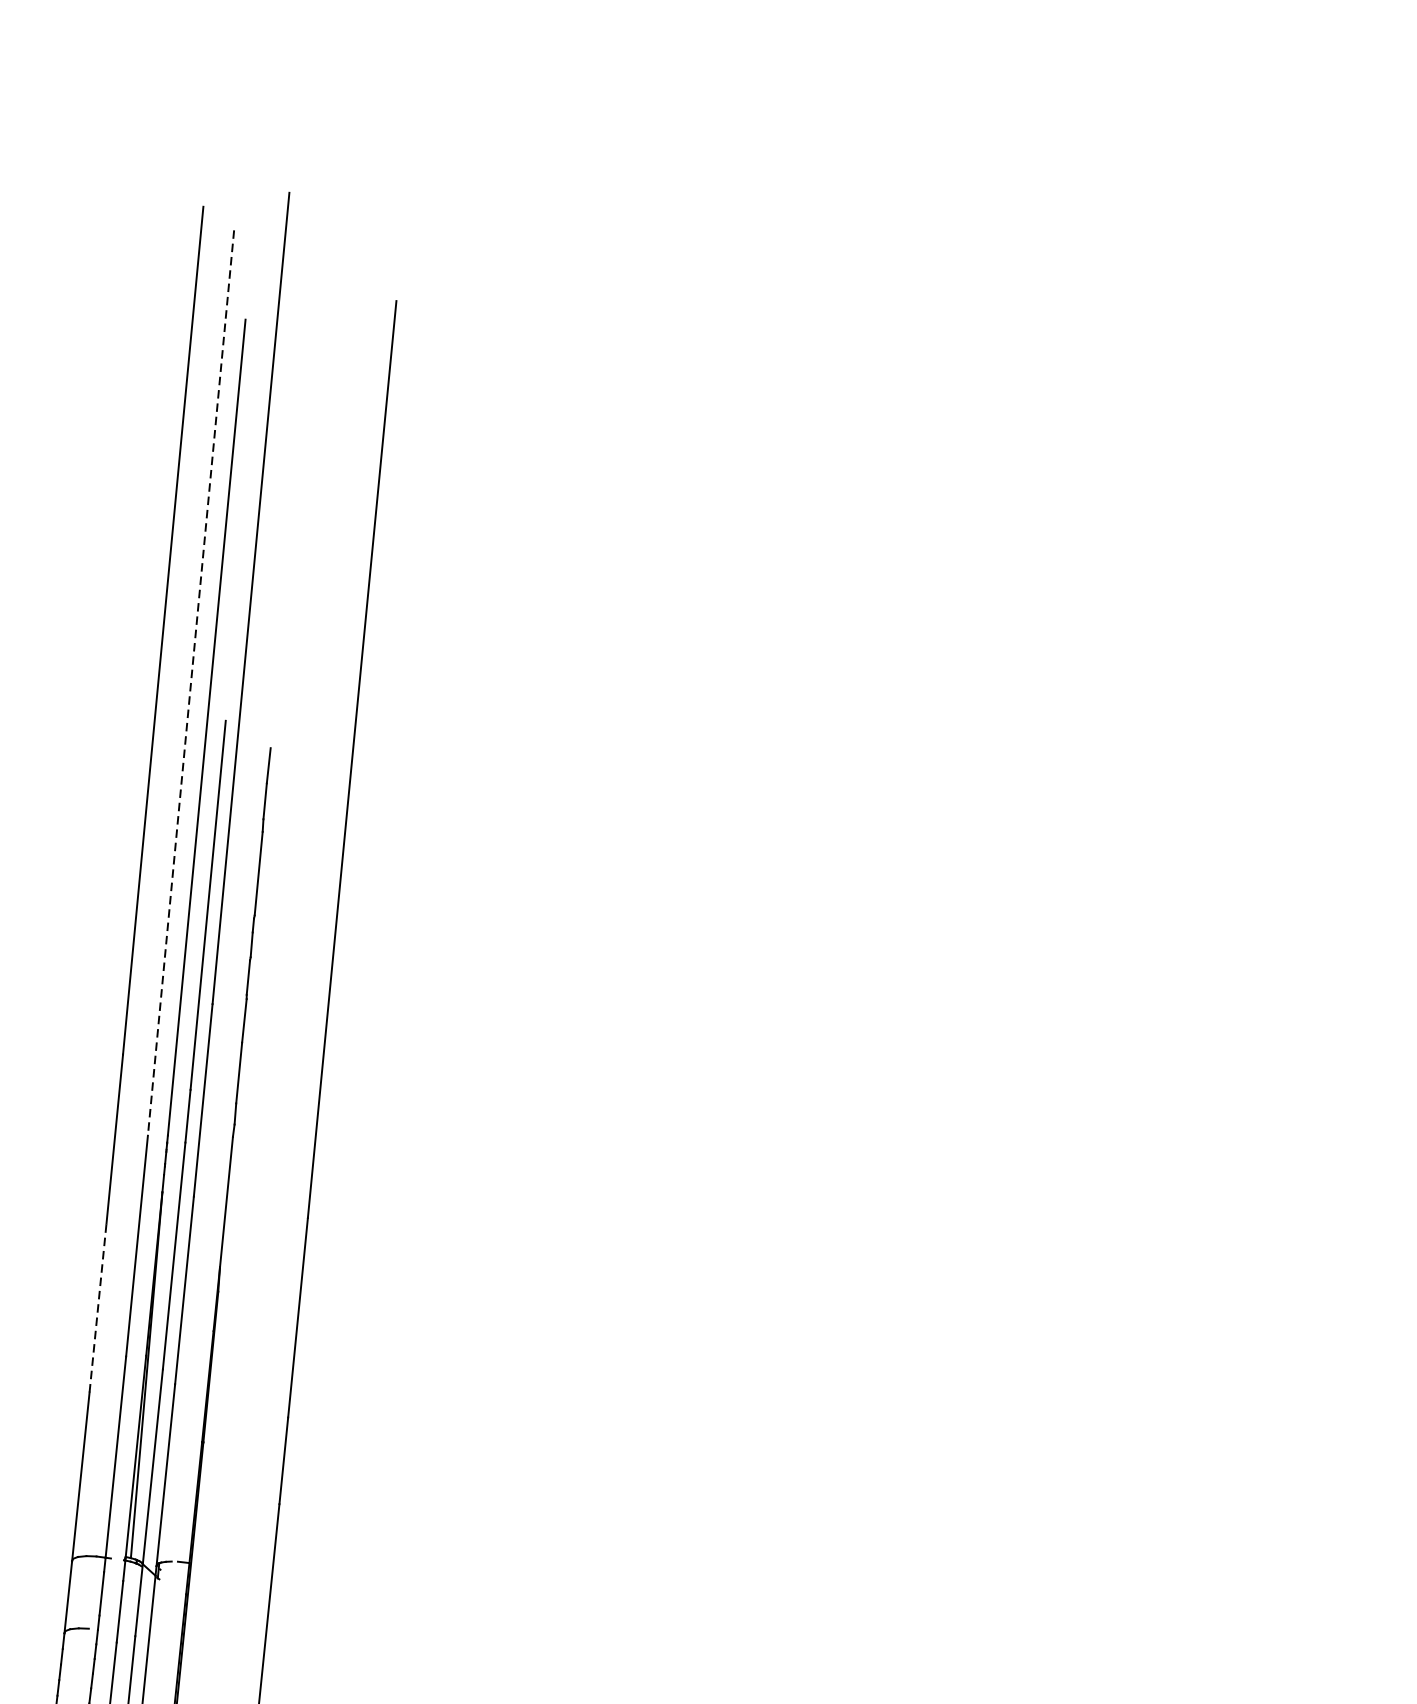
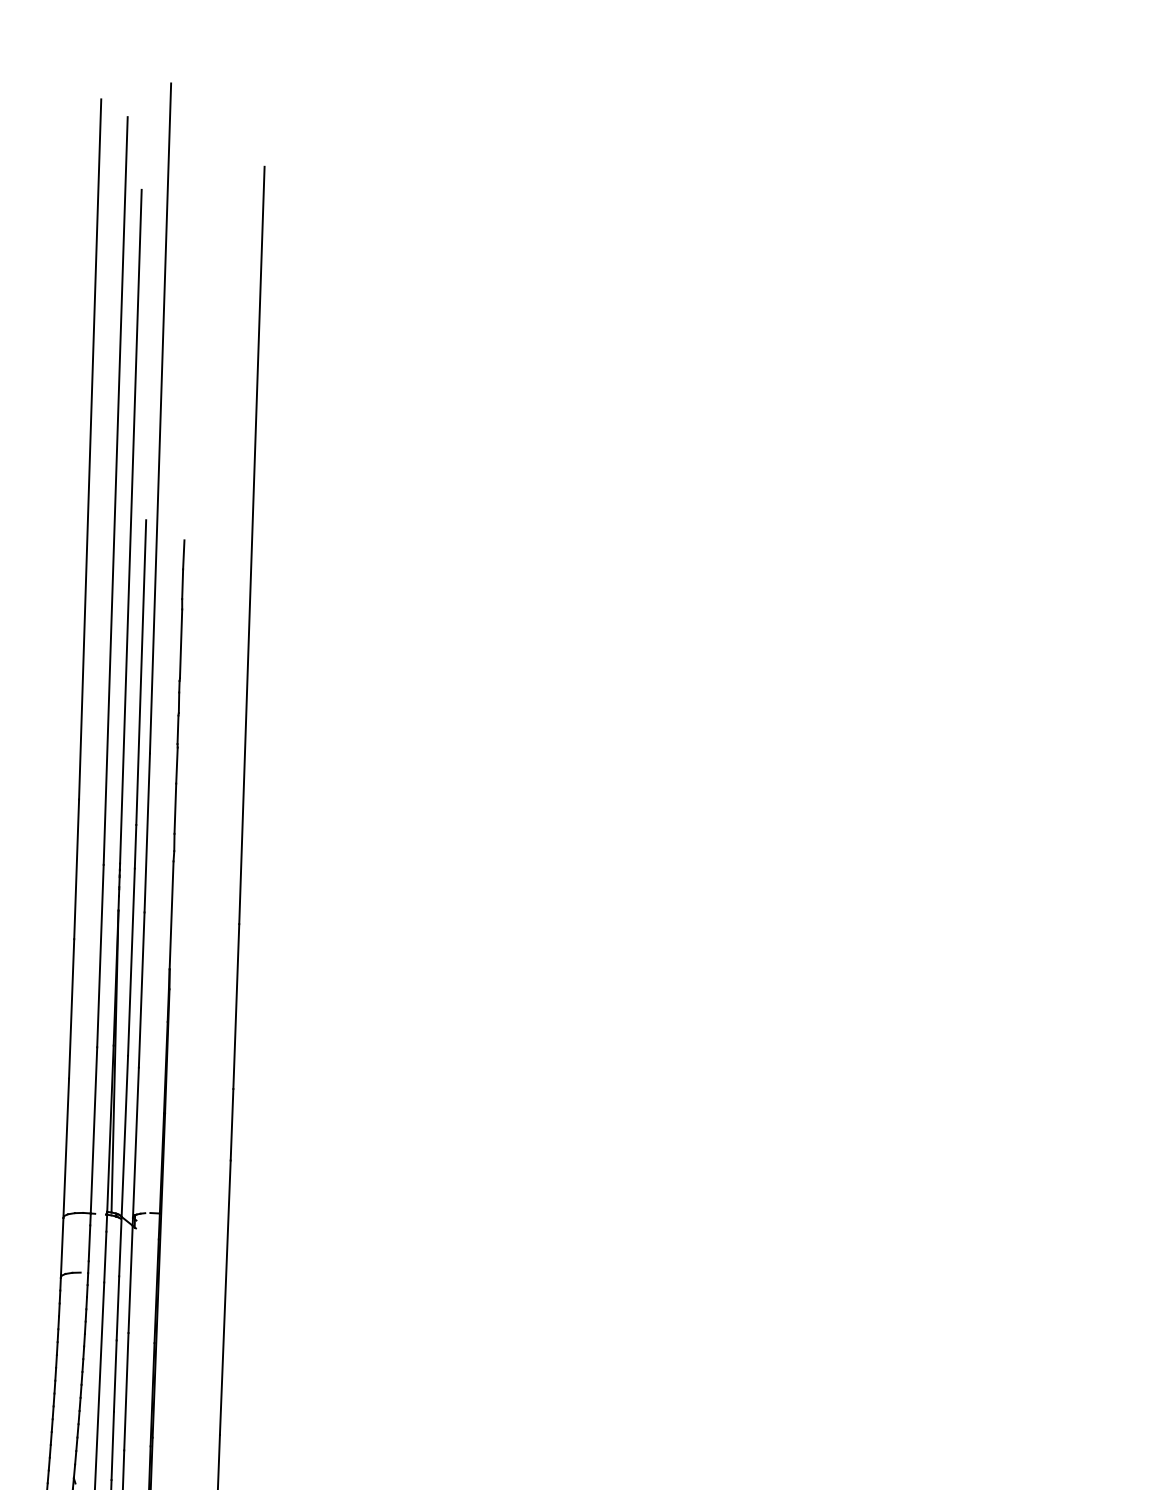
line: (190, 683) -> (115, 491), dashed -> solid
line: (97, 1307) -> (71, 1008), dashed -> solid

